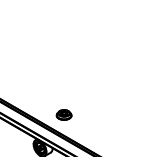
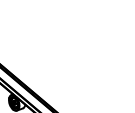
part: (63, 114) -> (40, 76), removed

